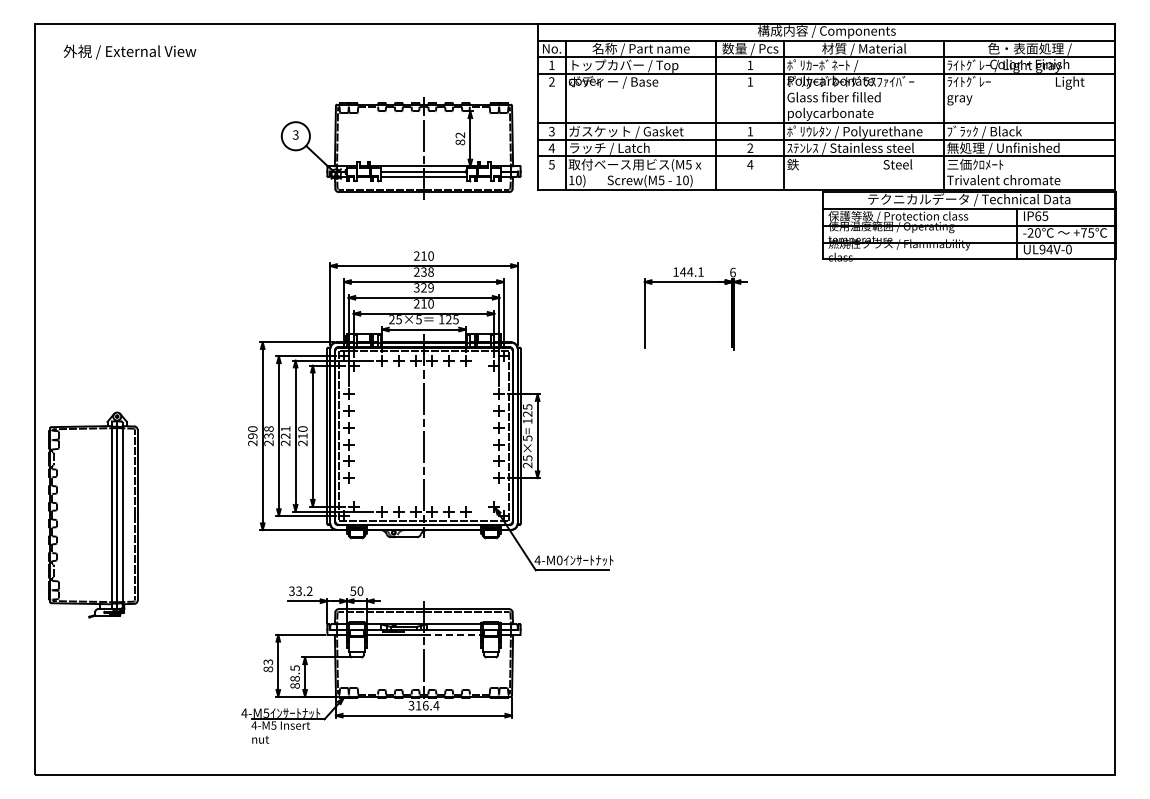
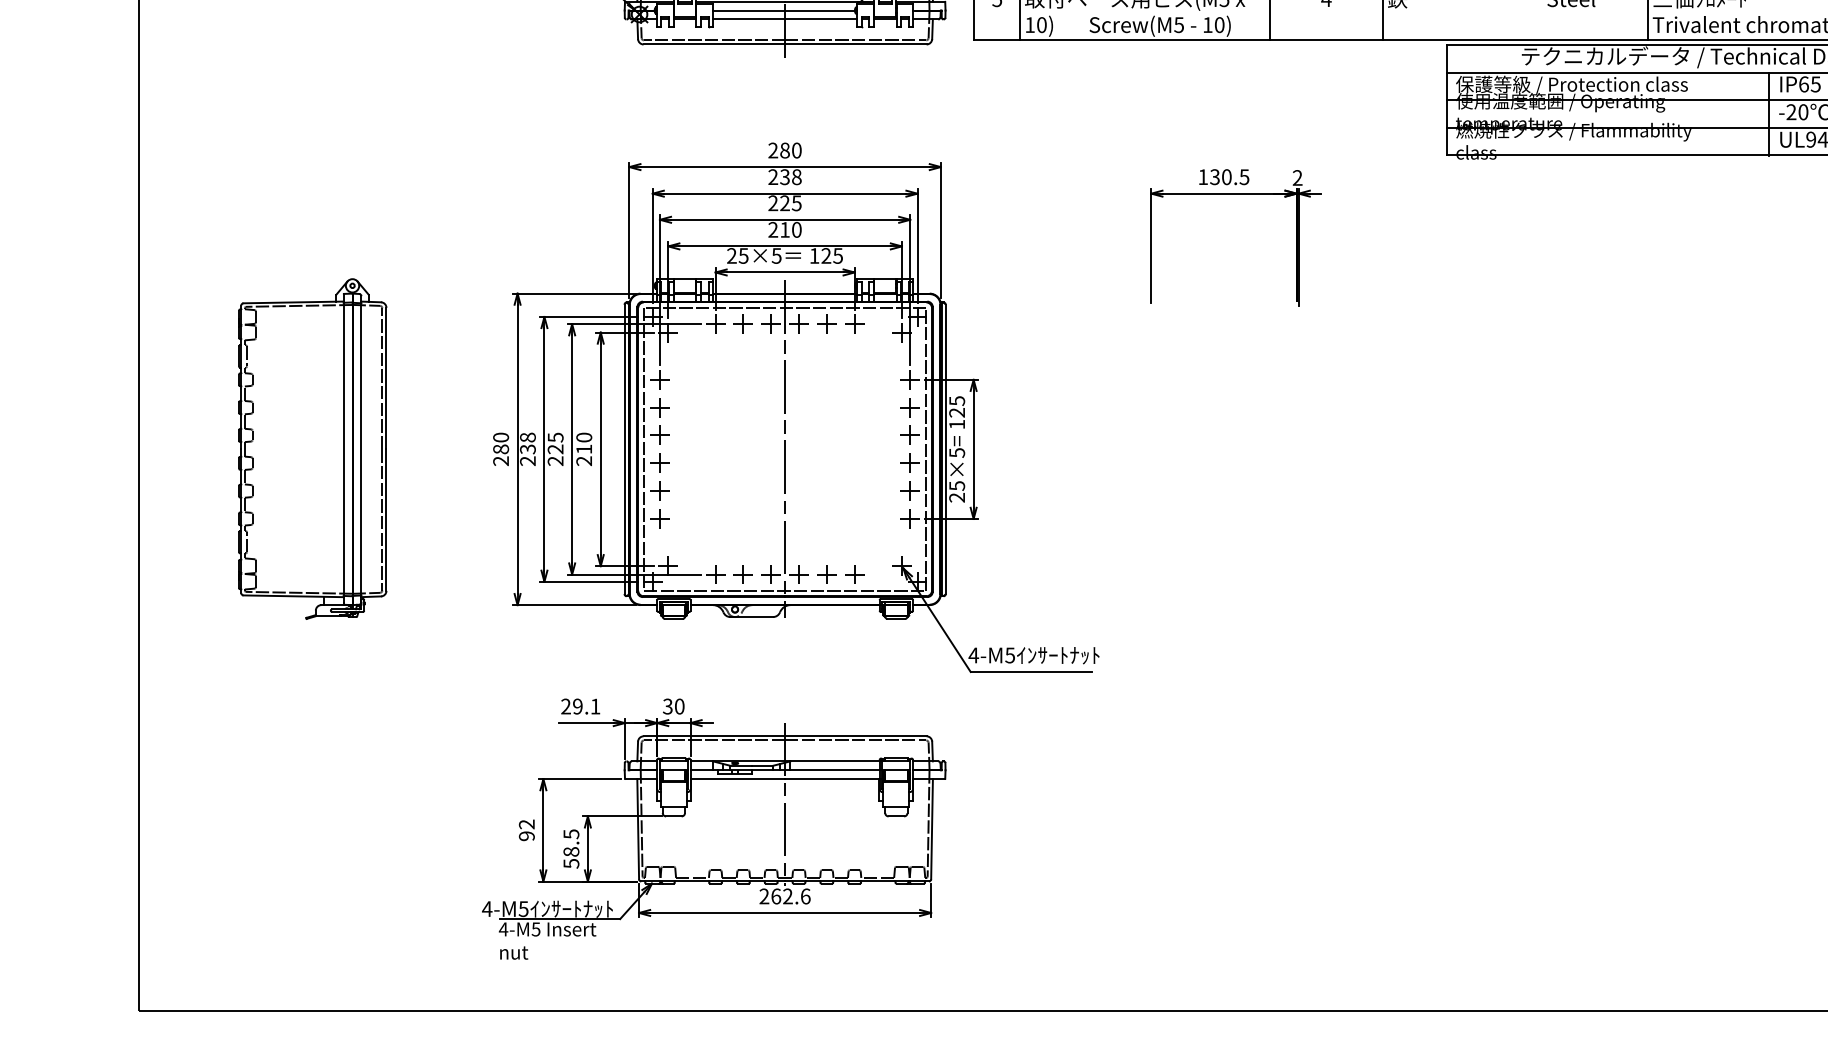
text: (423, 255) -> (784, 149), 210 -> 280
text: (691, 271) -> (1228, 176), 144.1 -> 130.5
text: (732, 272) -> (1296, 177), 6 -> 2
text: (423, 287) -> (784, 202), 329 -> 225
text: (285, 428) -> (555, 436), 221 -> 225
text: (252, 436) -> (500, 449), 290 -> 280
part: (93, 514) -> (313, 448), moved
text: (559, 560) -> (1009, 655), 4-M0 -> 4-M5
text: (300, 590) -> (580, 705), 33.2 -> 29.1
text: (353, 590) -> (668, 705), 50 -> 30
line: (453, 634) -> (834, 778), dashed -> solid
text: (268, 665) -> (527, 829), 83 -> 92
text: (294, 685) -> (570, 862), 88.5 -> 58.5
text: (423, 705) -> (784, 896), 316.4 -> 262.6

